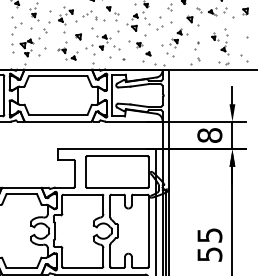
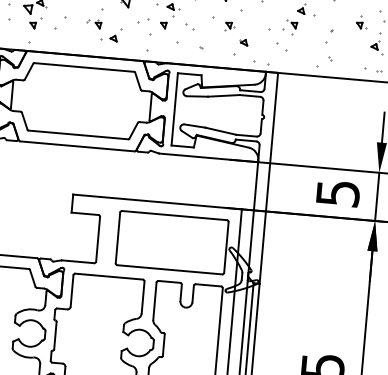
text: (209, 135) -> (337, 193), 8 -> 5

